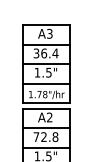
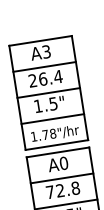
text: (36, 53) -> (32, 80), 36.4 -> 26.4
text: (49, 117) -> (63, 163), A2 -> A0

